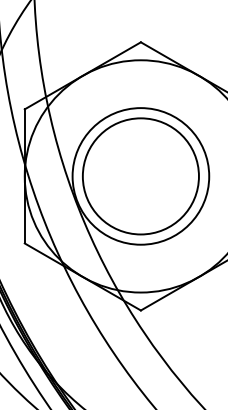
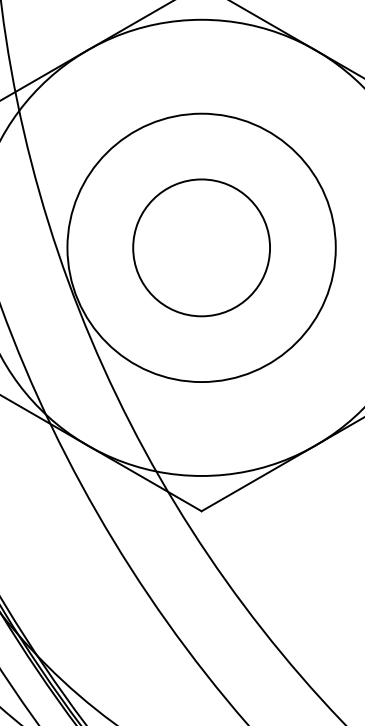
circle: (140, 176) -> (200, 248), size x0.6

